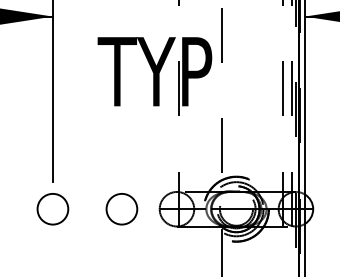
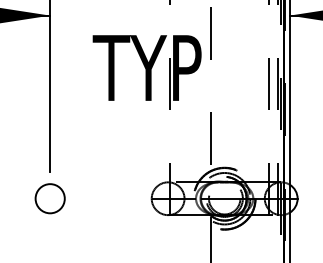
circle: (121, 209) -> (115, 198), removed

